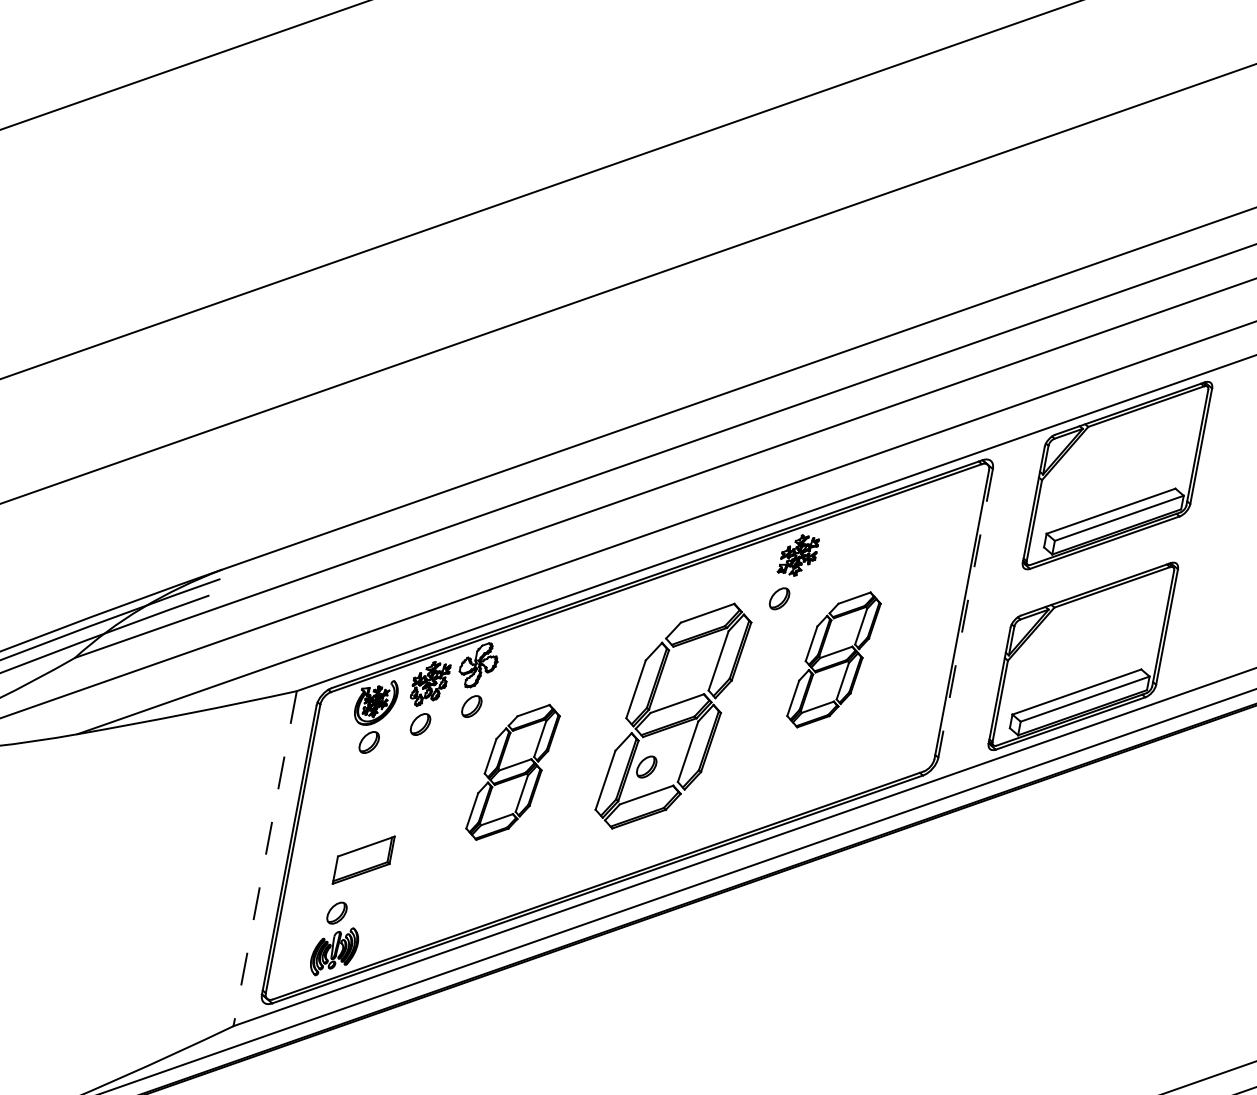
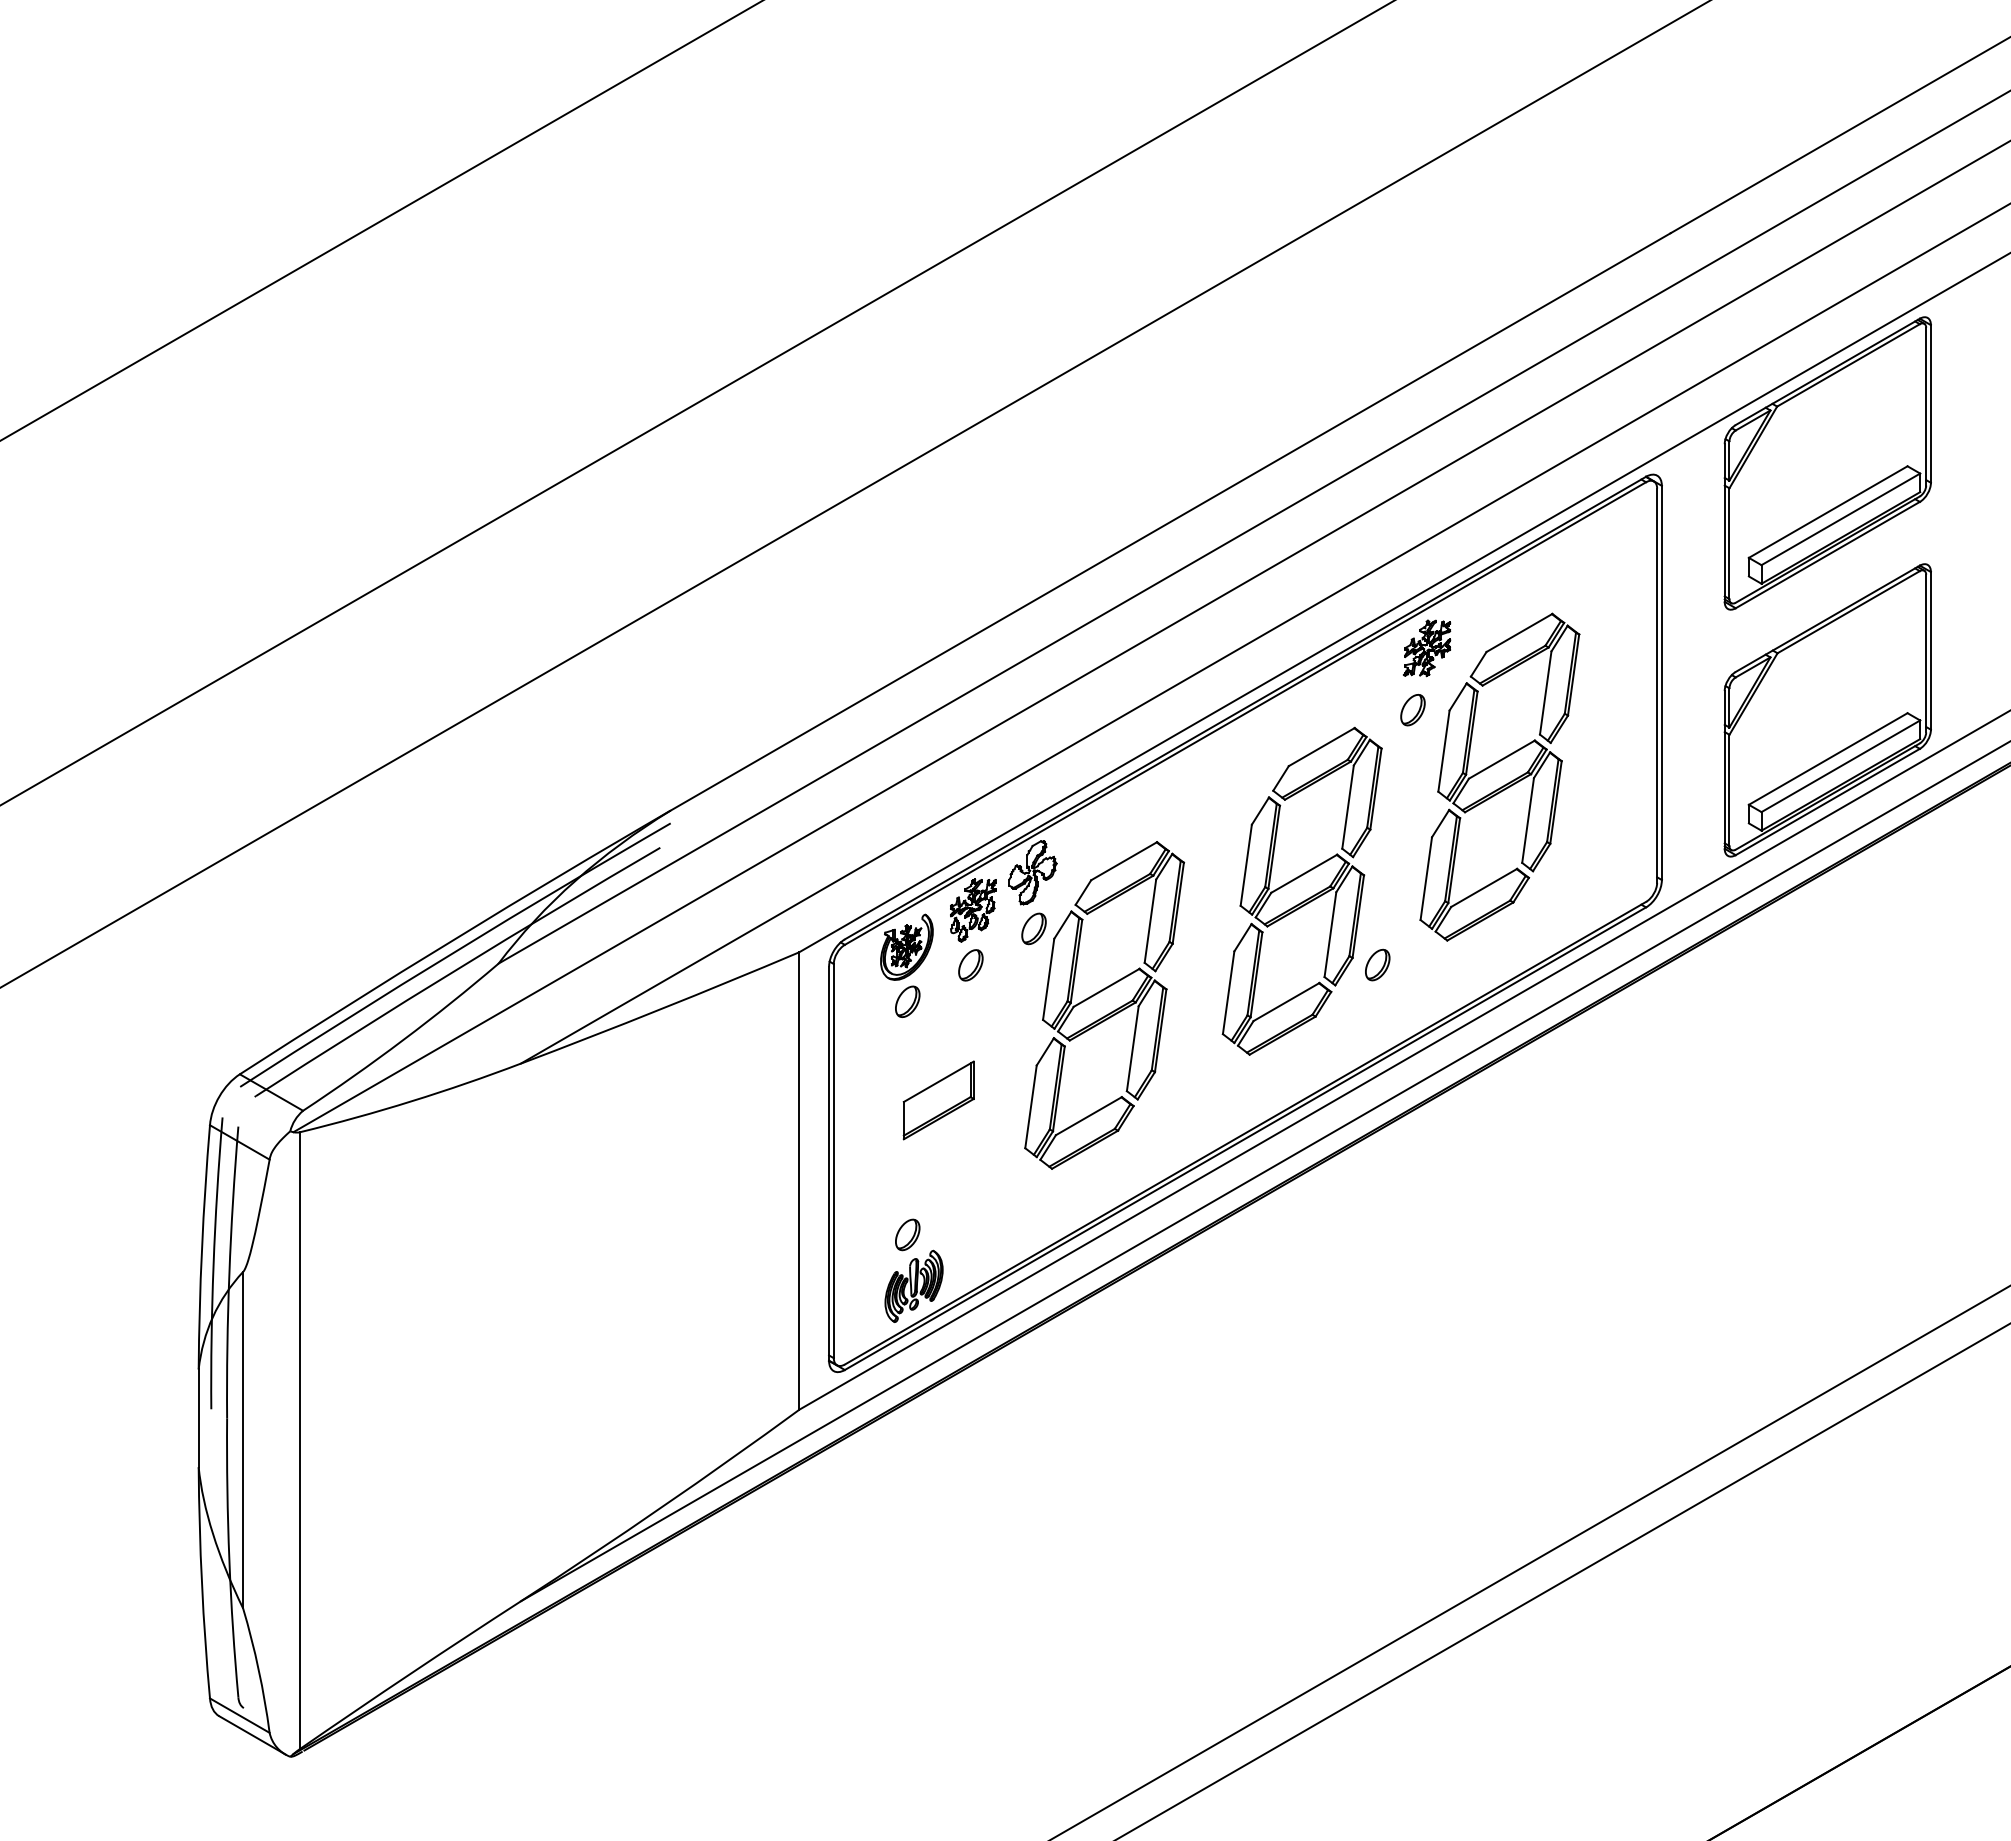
line: (965, 613) -> (1661, 683), dashed -> solid
part: (833, 659) -> (1499, 776), size x1.67
part: (646, 766) -> (1377, 964), moved
part: (512, 772) -> (1104, 1005), size x1.67
line: (265, 858) -> (799, 1180), dashed -> solid
part: (363, 860) -> (938, 1100), moved

